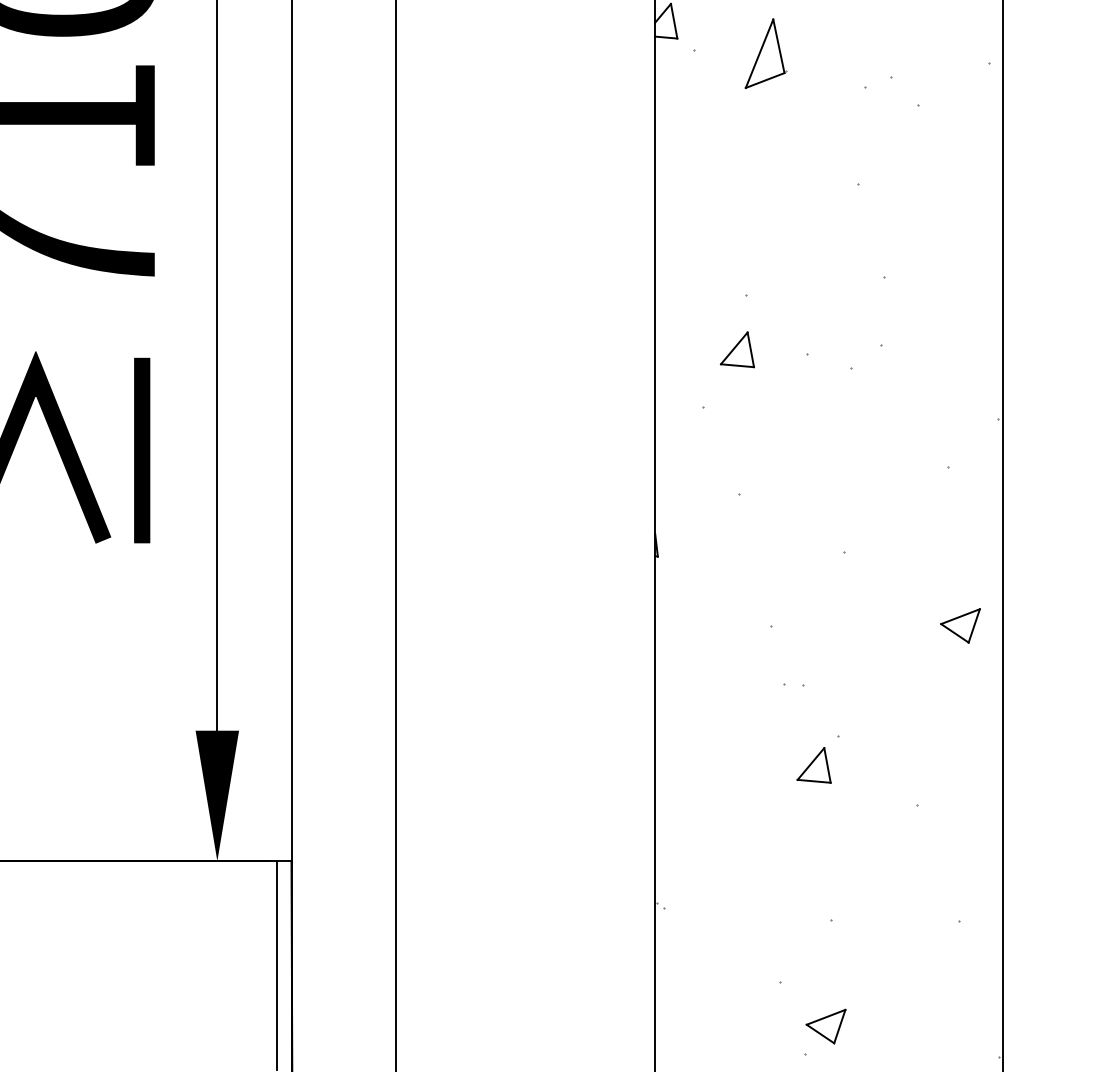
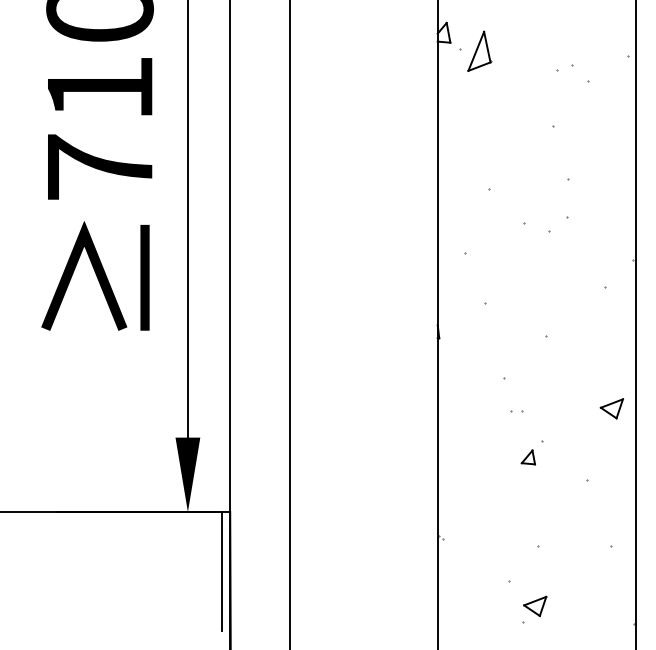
part: (765, 52) -> (479, 50), moved
part: (737, 350) -> (484, 220), removed
part: (959, 625) -> (611, 408), moved
part: (814, 765) -> (528, 457), size x0.7

